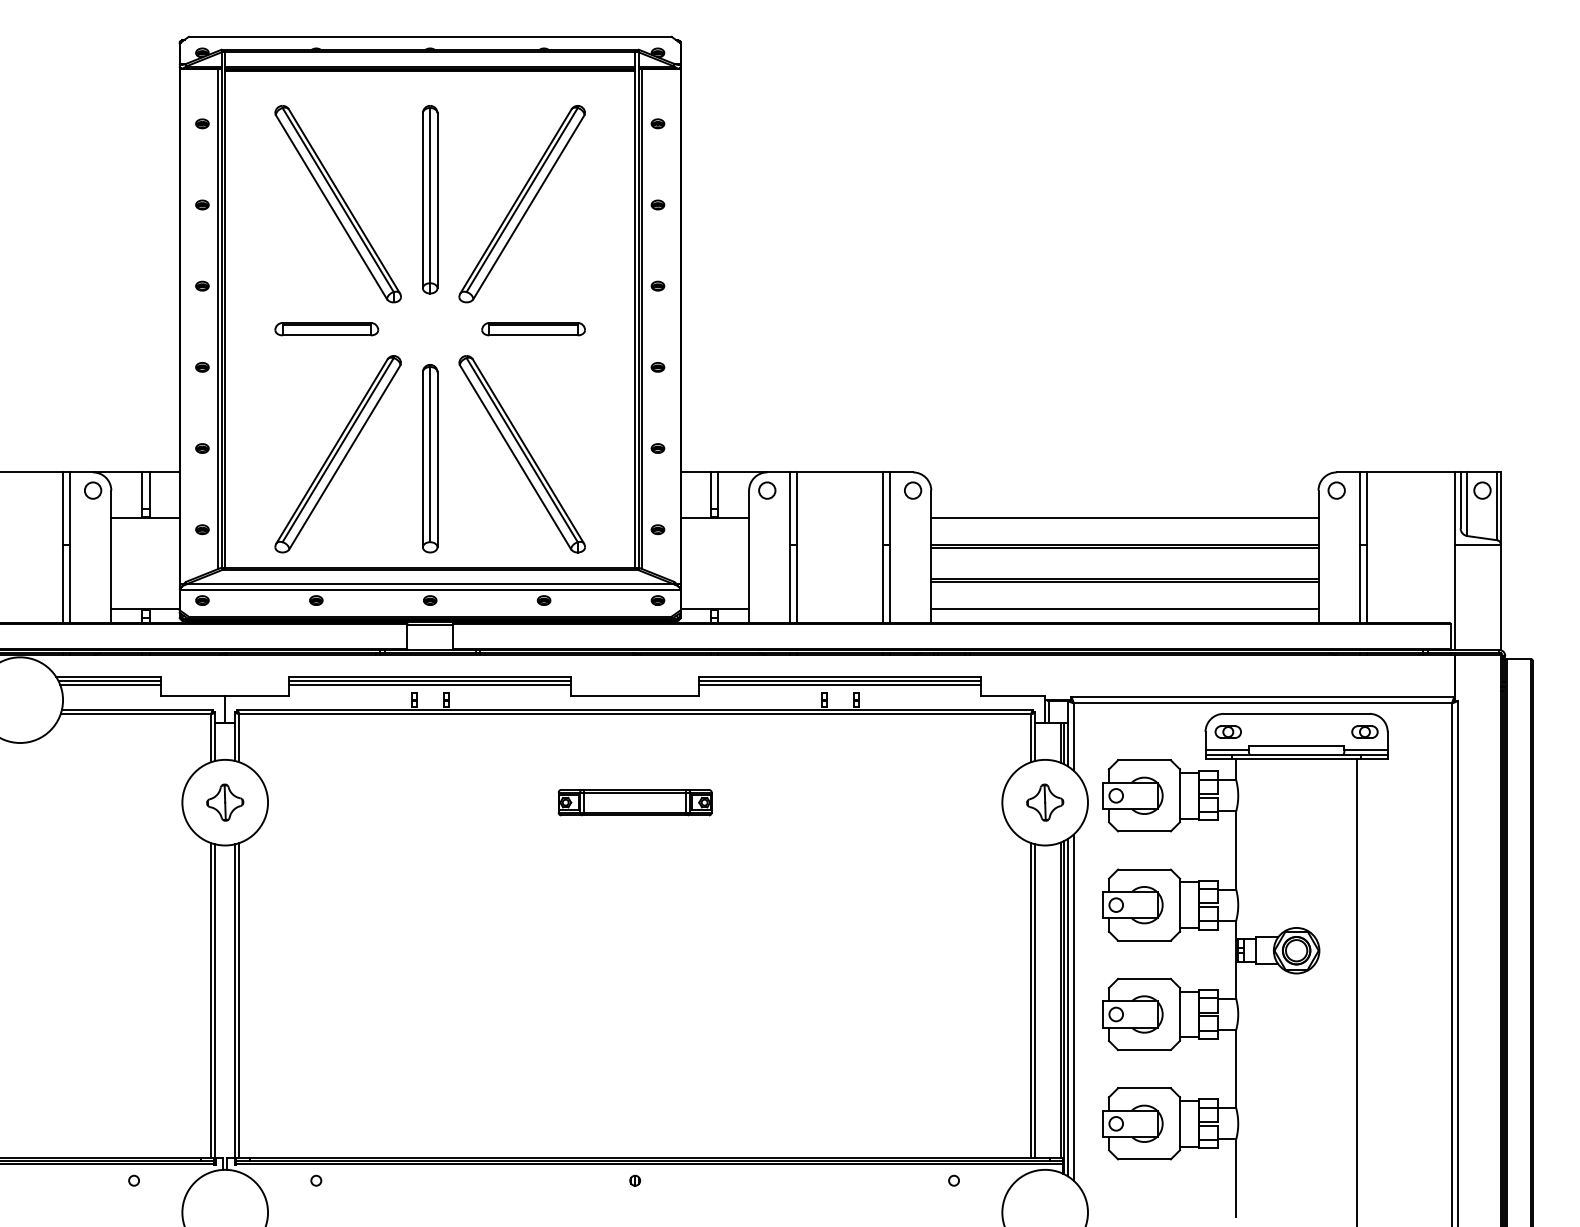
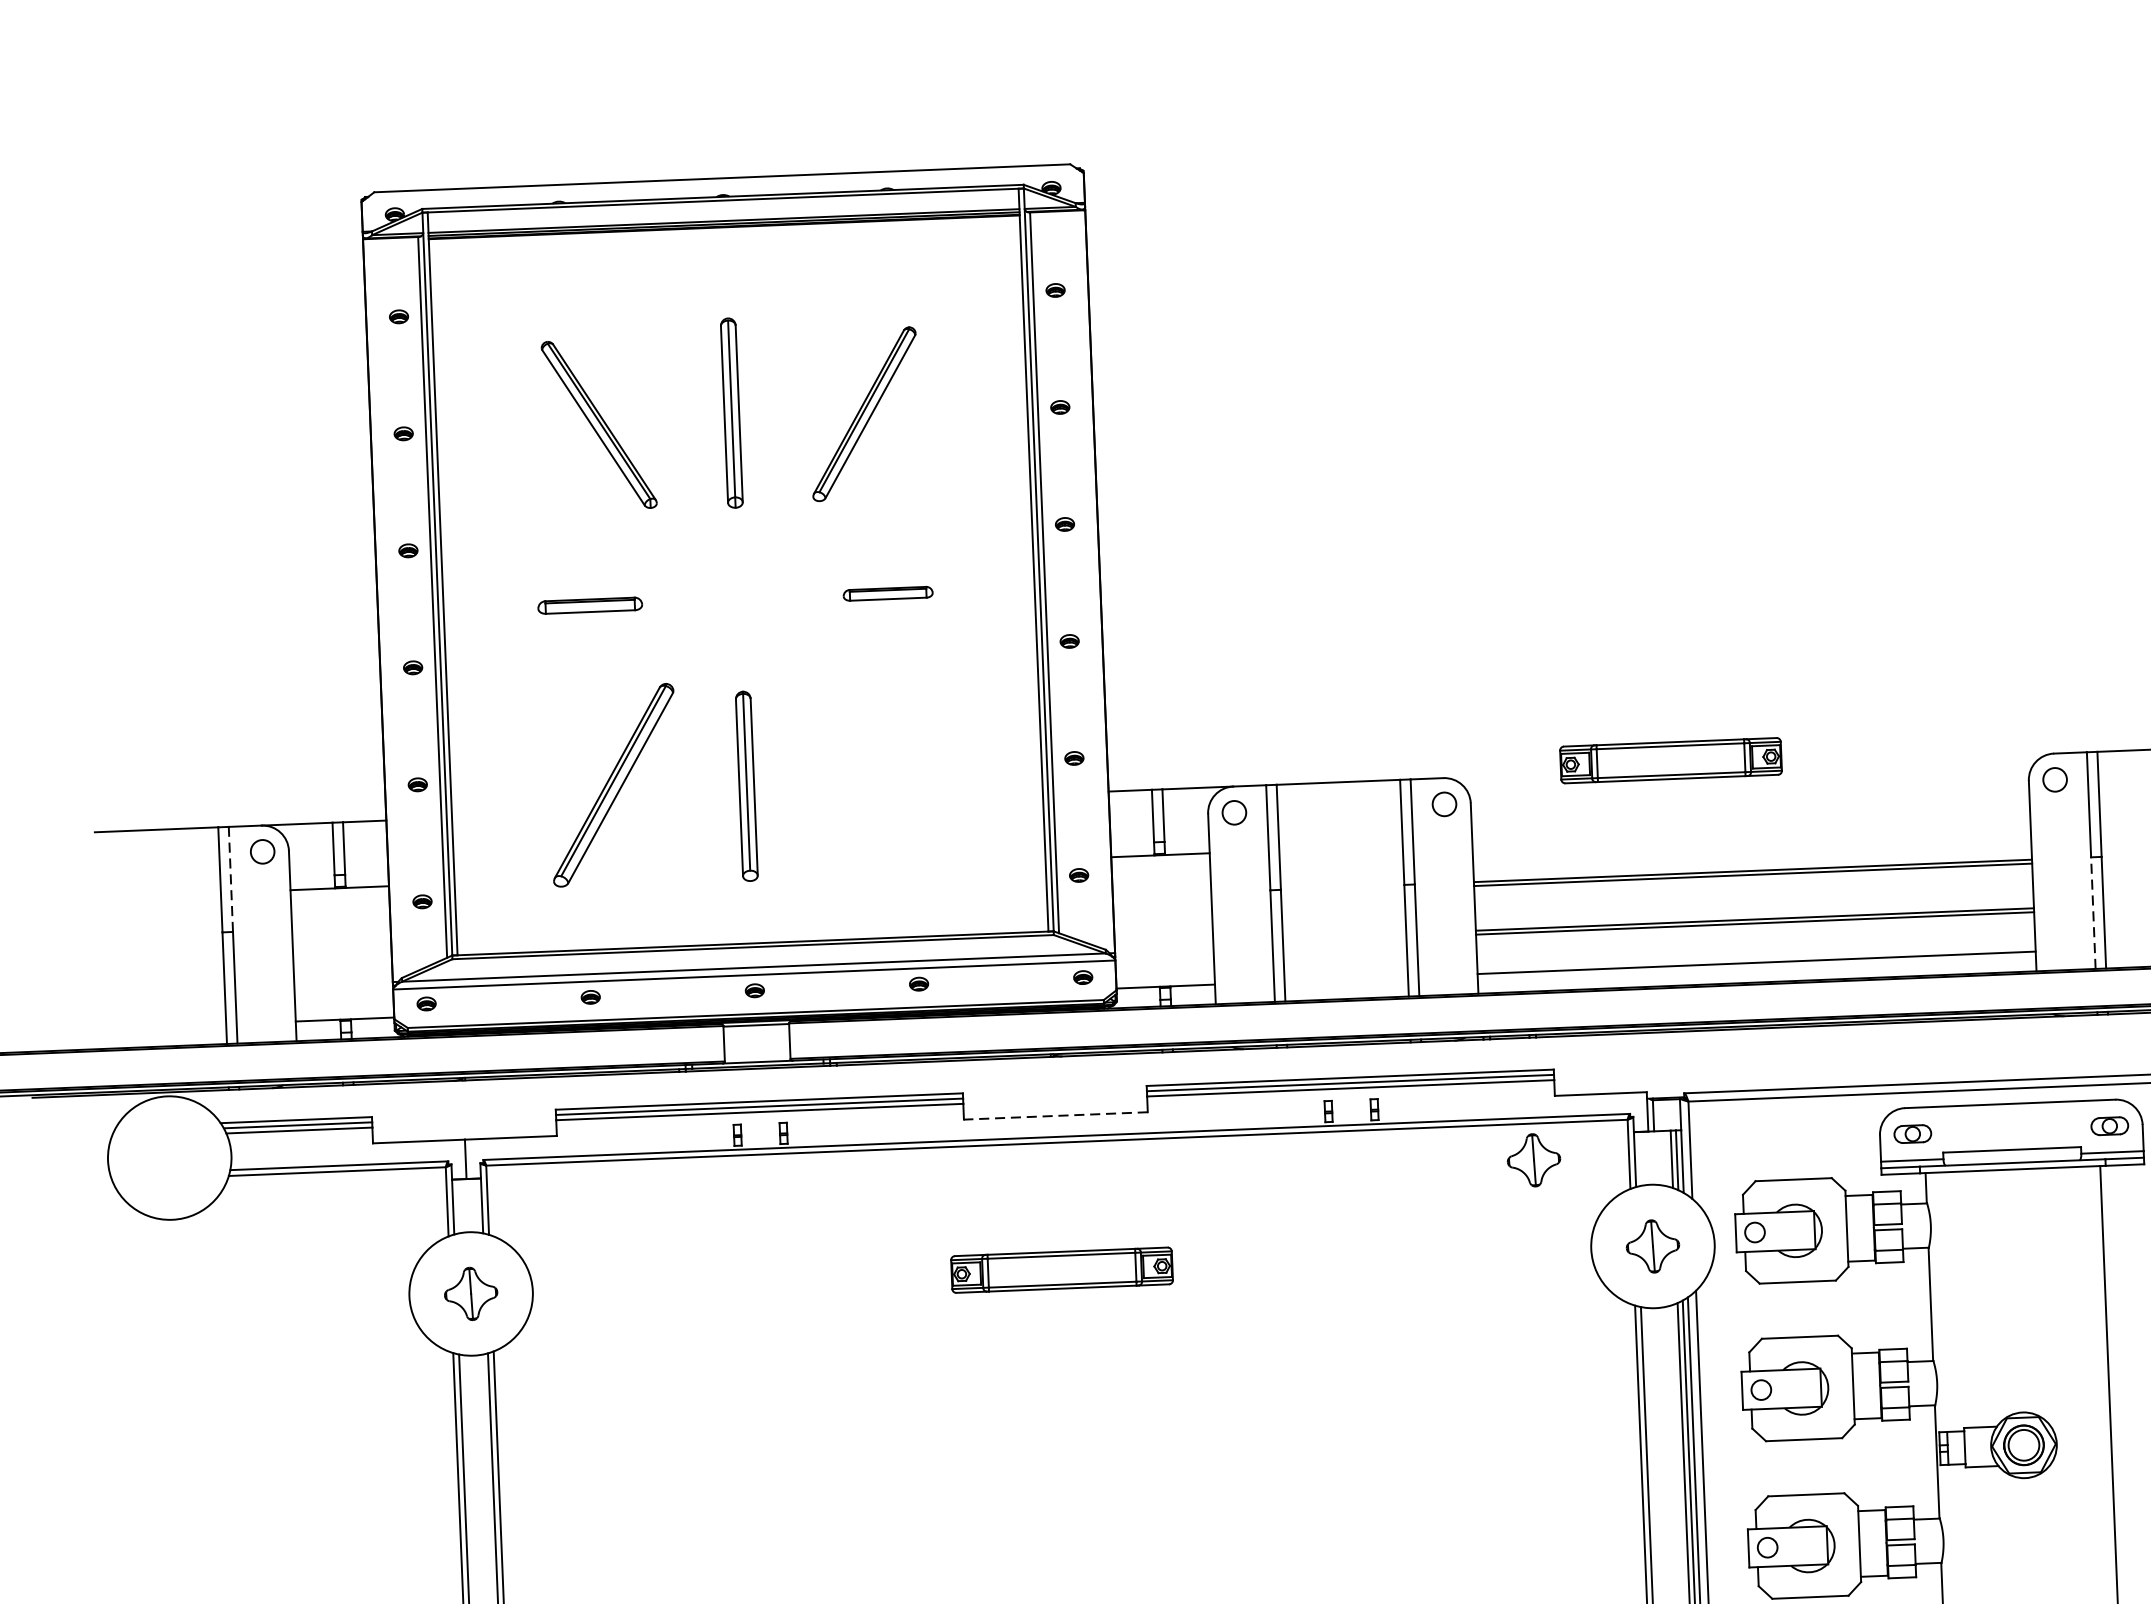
part: (430, 199) -> (732, 412), size x0.7
part: (337, 204) -> (598, 425), size x0.6
part: (521, 204) -> (863, 414), size x0.6
part: (326, 329) -> (589, 606), size x0.7
part: (533, 329) -> (888, 594), size x0.6
part: (337, 454) -> (612, 785), size x0.7
part: (521, 454) -> (878, 774), removed
part: (430, 458) -> (747, 785), size x0.7
part: (1070, 466) -> (1670, 760), added
line: (70, 508) -> (231, 878), solid -> dashed
line: (1124, 517) -> (1750, 830), removed
line: (1359, 584) -> (2093, 913), solid -> dashed
line: (635, 695) -> (1056, 1115), solid -> dashed
part: (965, 739) -> (1534, 1160), added

